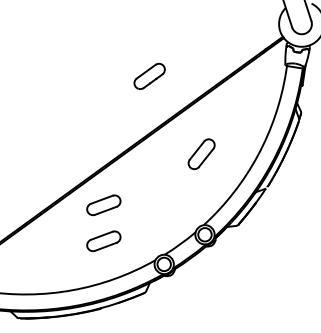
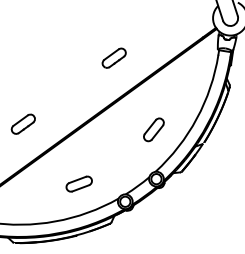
part: (201, 154) -> (153, 130), moved
part: (30, 162) -> (23, 123), added
part: (103, 205) -> (78, 156), removed

